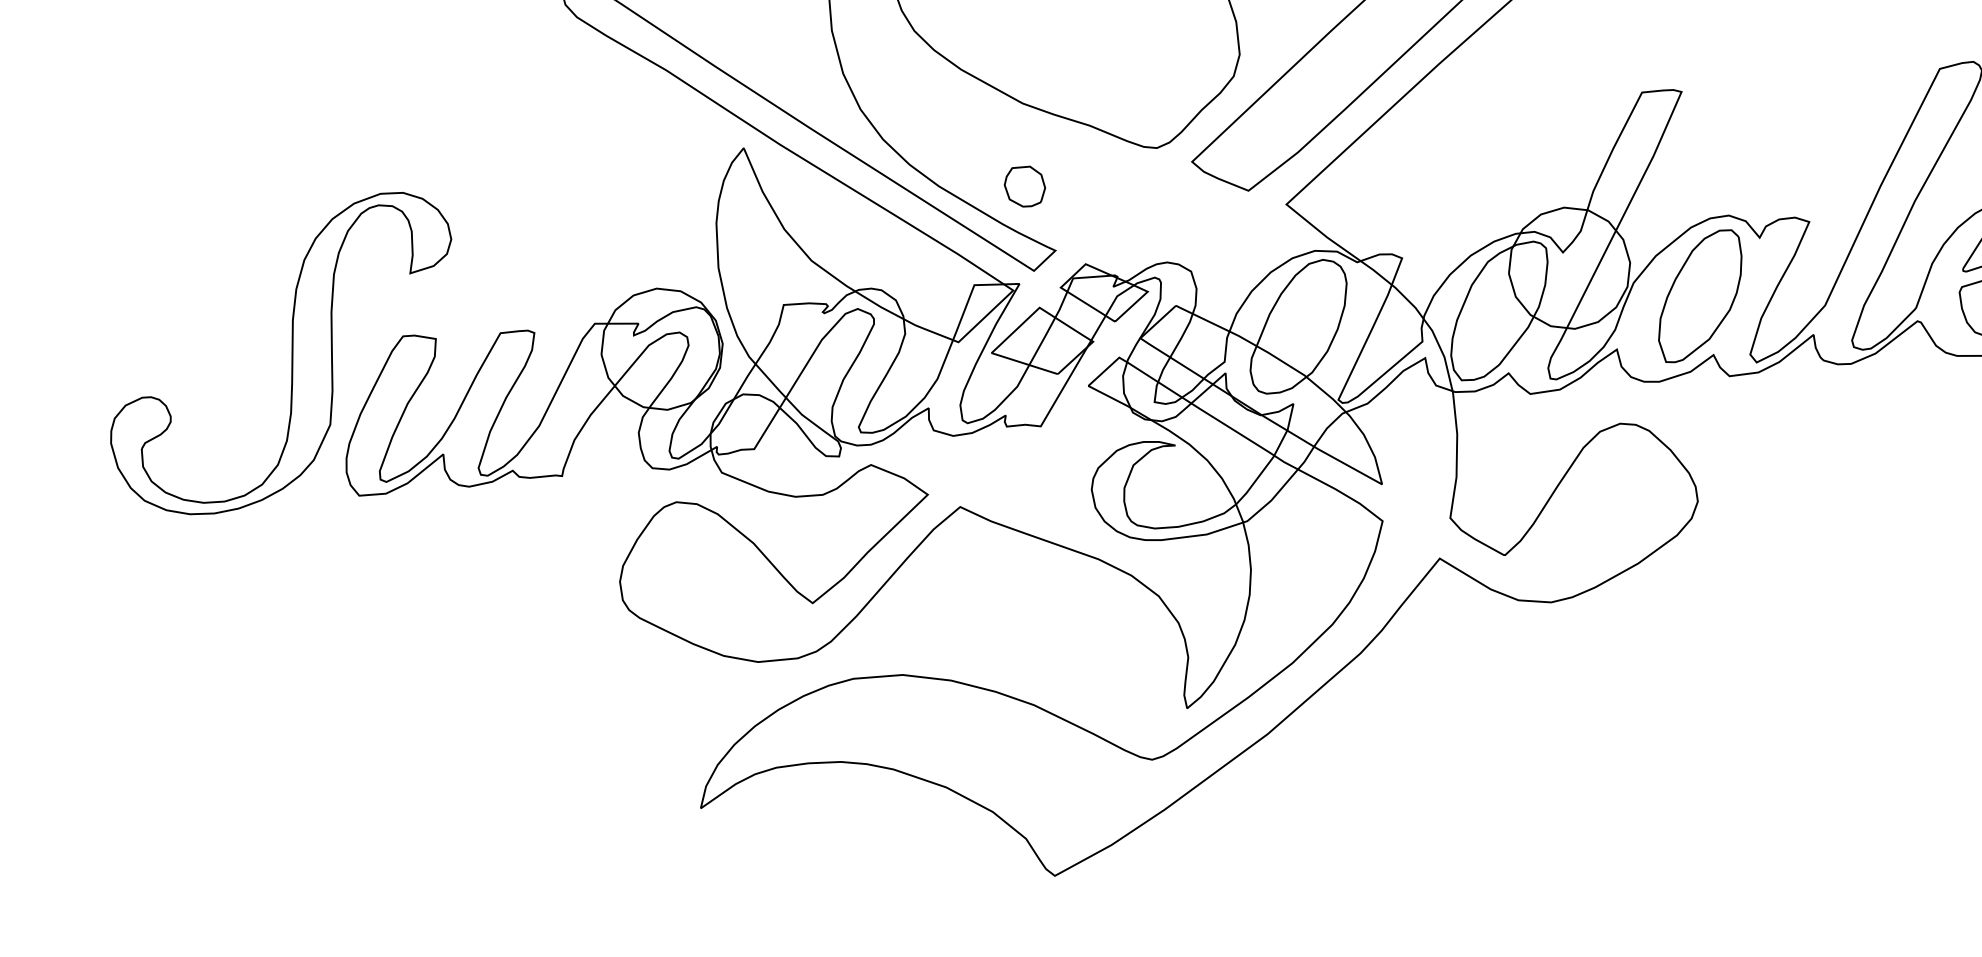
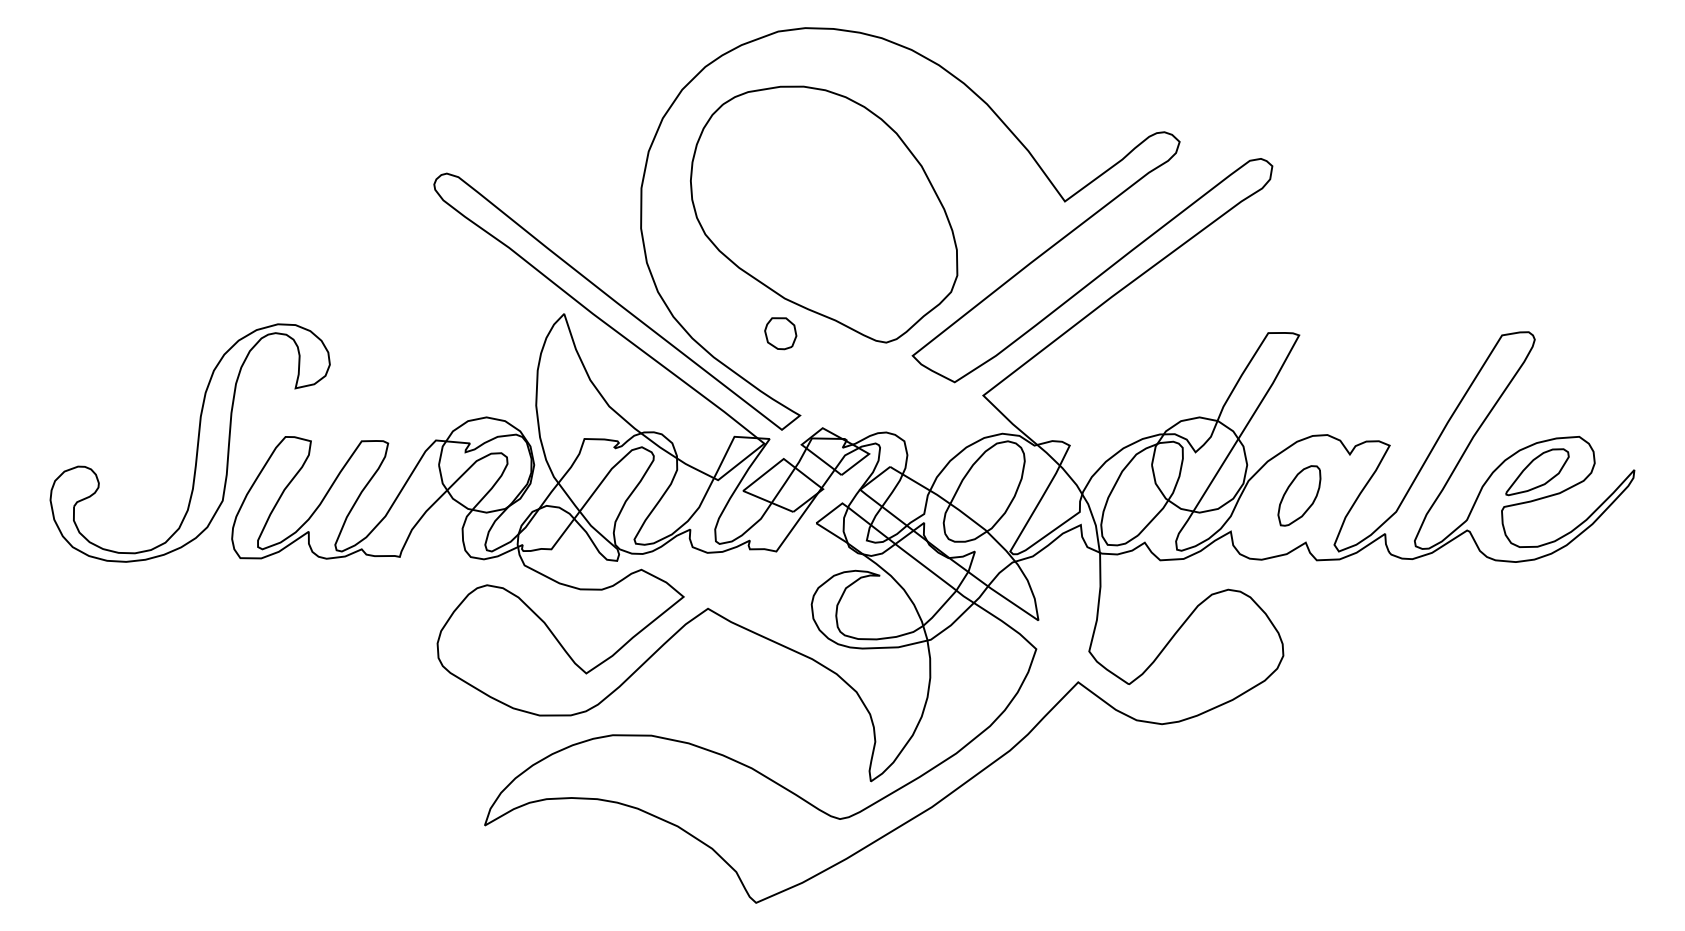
part: (1024, 186) -> (780, 333), moved
part: (1700, 295) -> (1299, 495), size x0.6

